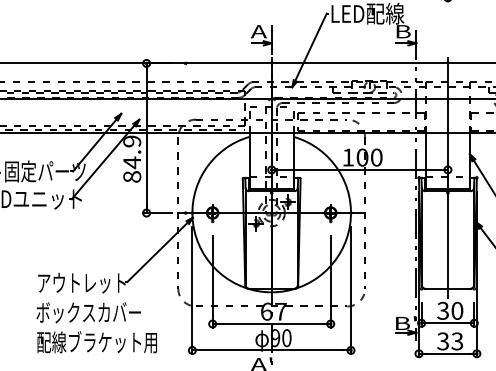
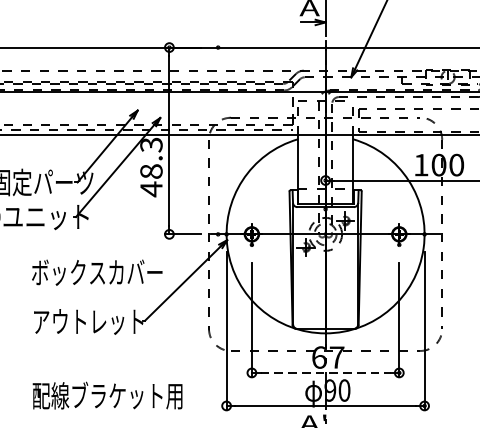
text: (132, 159) -> (151, 167), 84.9 -> 48.3
text: (88, 312) -> (96, 272), moved
line: (271, 324) -> (325, 373), solid -> dashed

